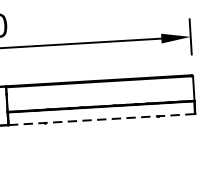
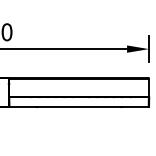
line: (102, 118) -> (79, 106), dashed -> solid

